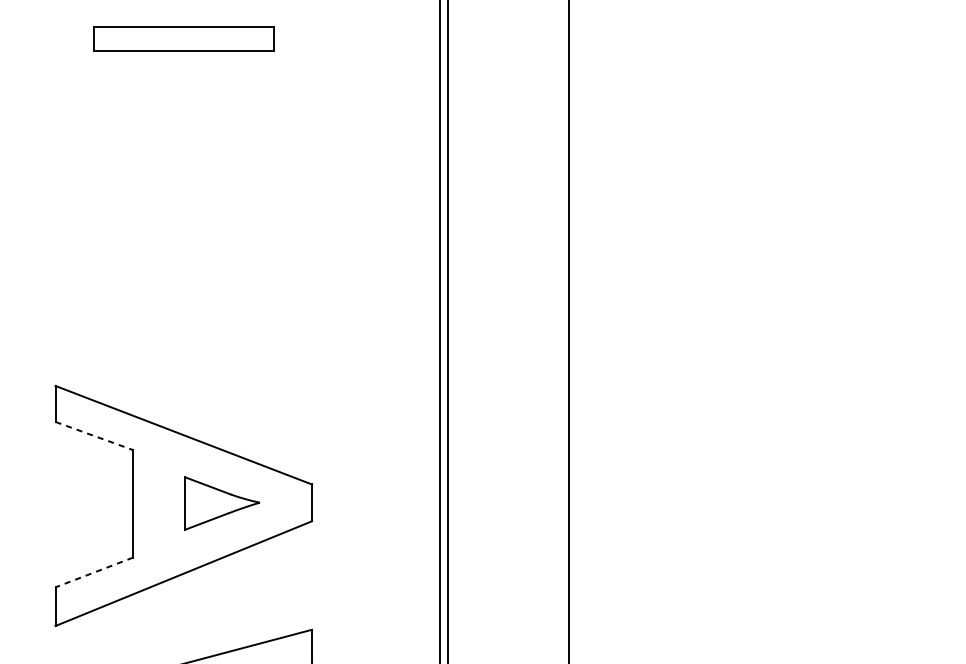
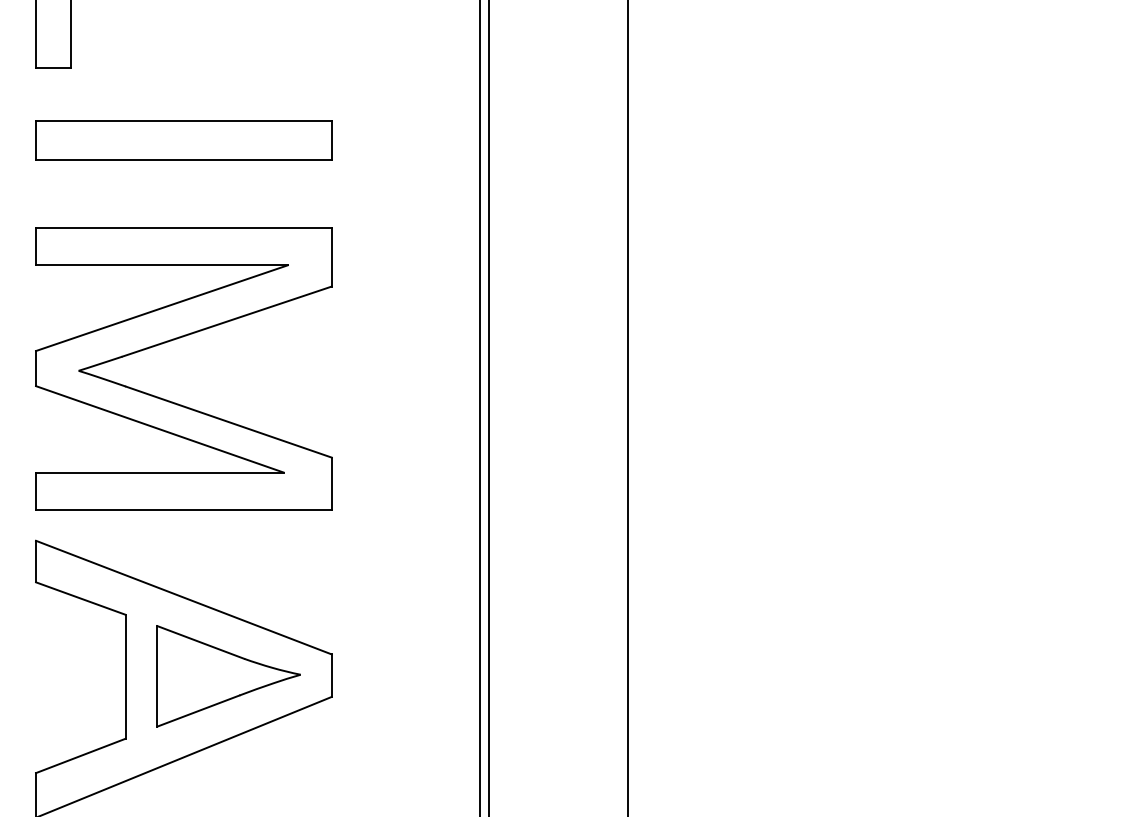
part: (183, 38) -> (183, 140), size x1.43
part: (175, 212) -> (174, 340), added
line: (94, 435) -> (80, 598), dashed -> solid
part: (222, 503) -> (228, 676), size x1.67
line: (94, 572) -> (80, 755), dashed -> solid

